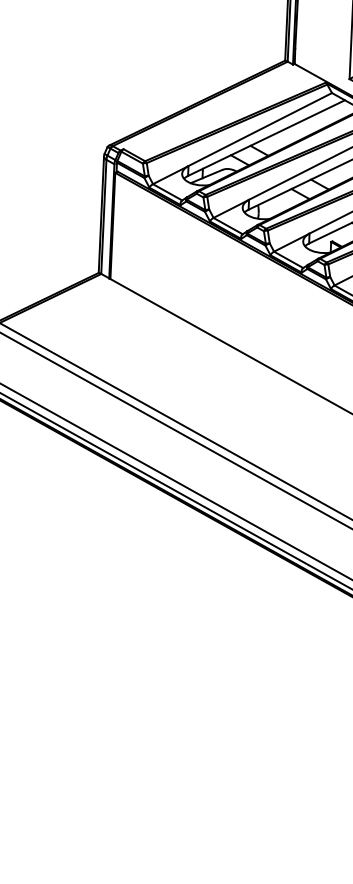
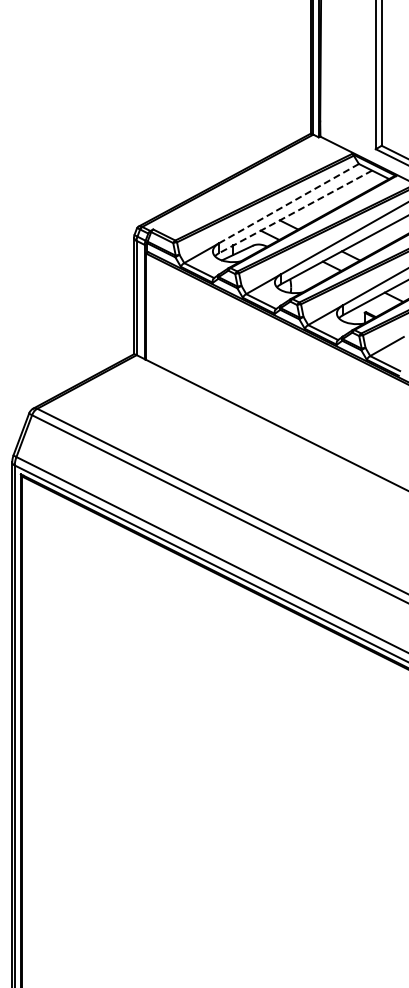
line: (259, 129) -> (288, 203), solid -> dashed
line: (266, 138) -> (295, 212), solid -> dashed

